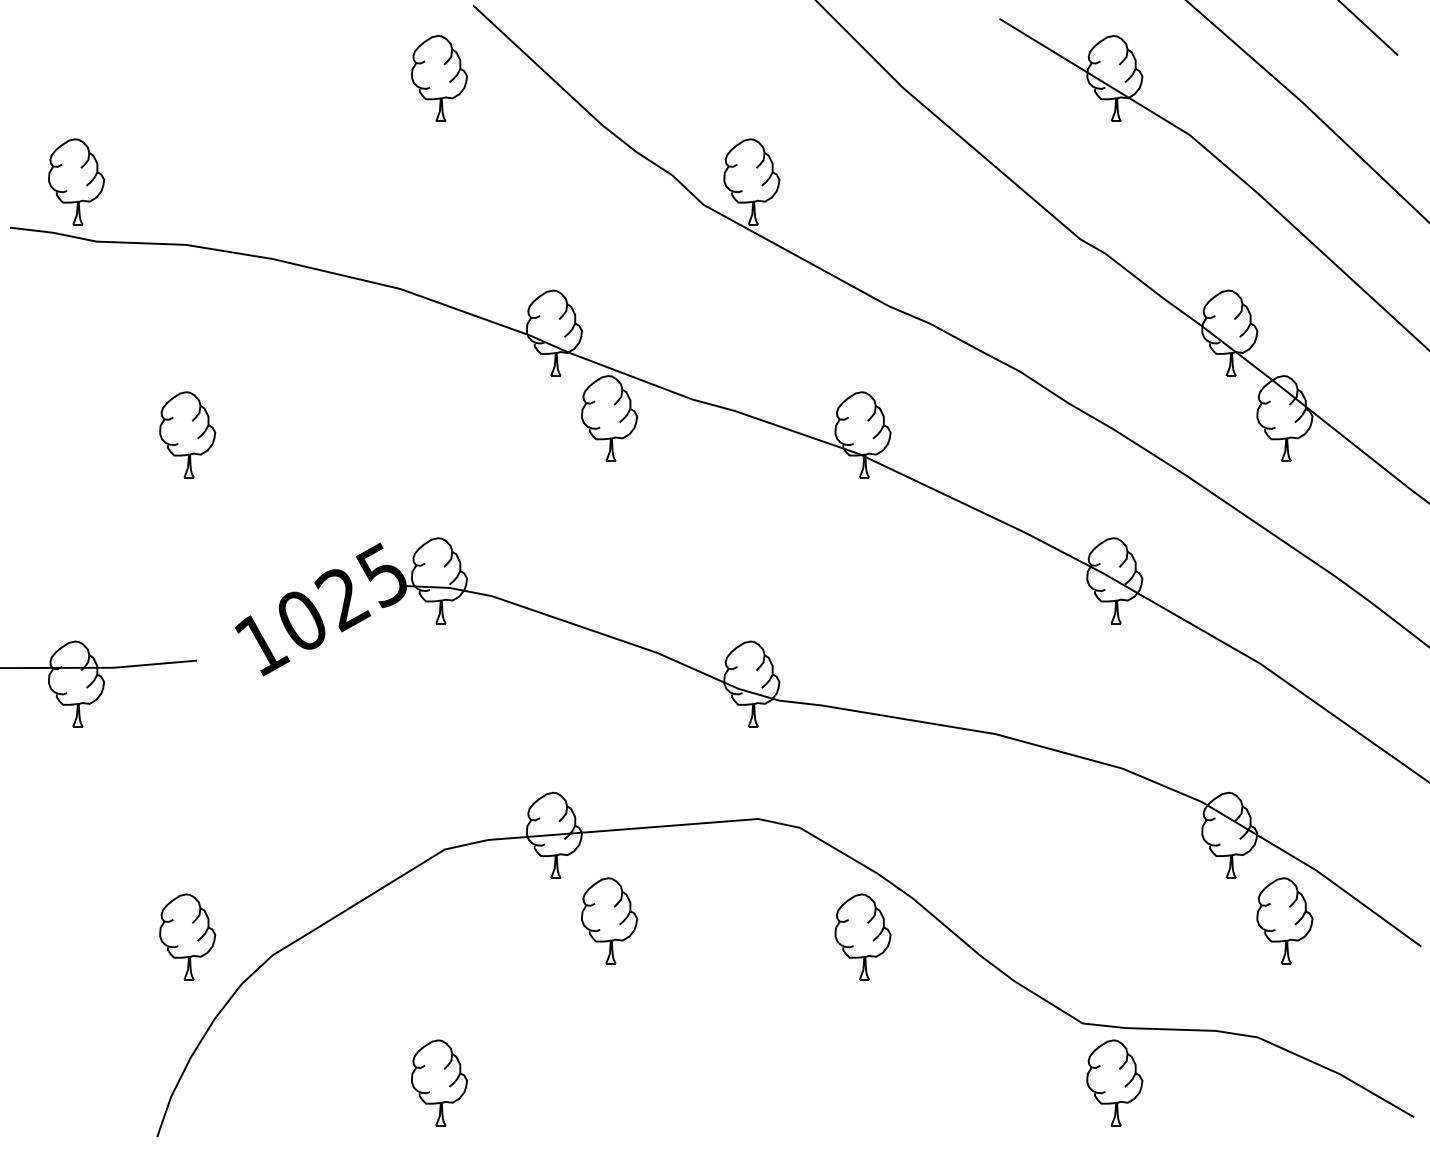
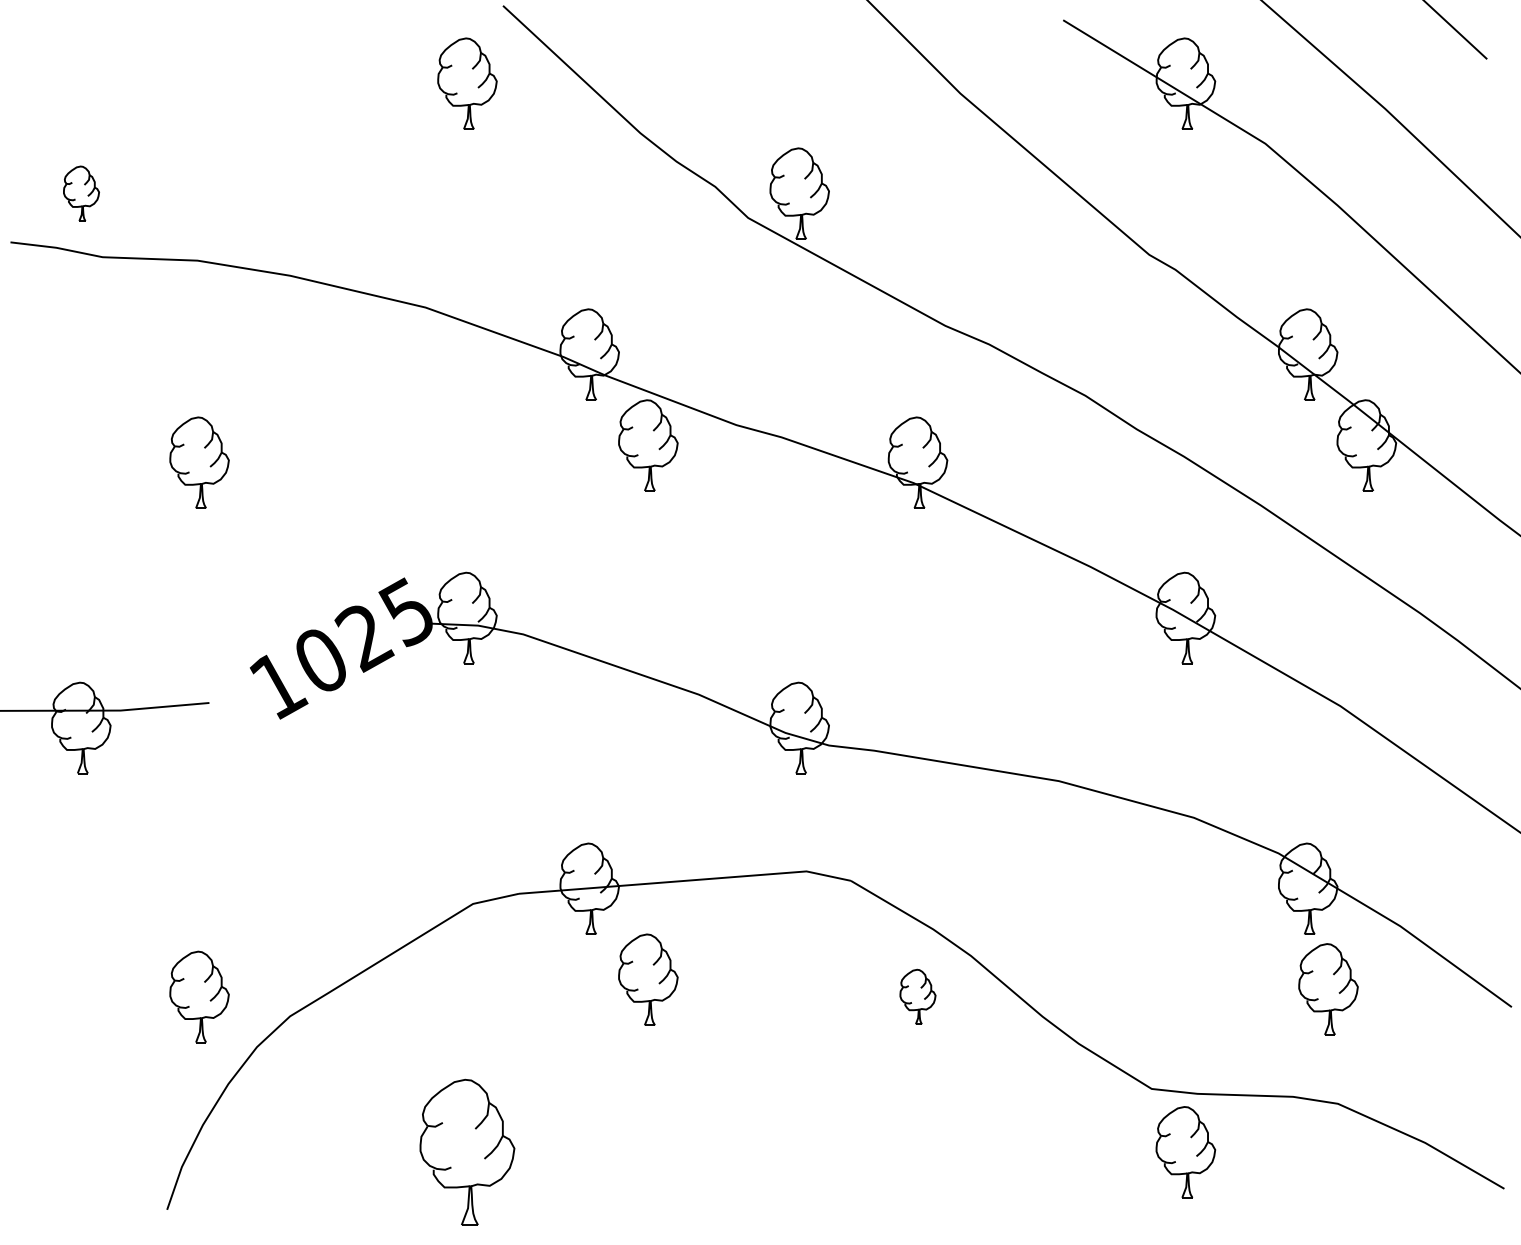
part: (76, 181) -> (81, 193), size x0.6
part: (1284, 920) -> (1328, 988), moved
part: (862, 936) -> (917, 996), size x0.6
part: (439, 1082) -> (467, 1151), size x1.6

